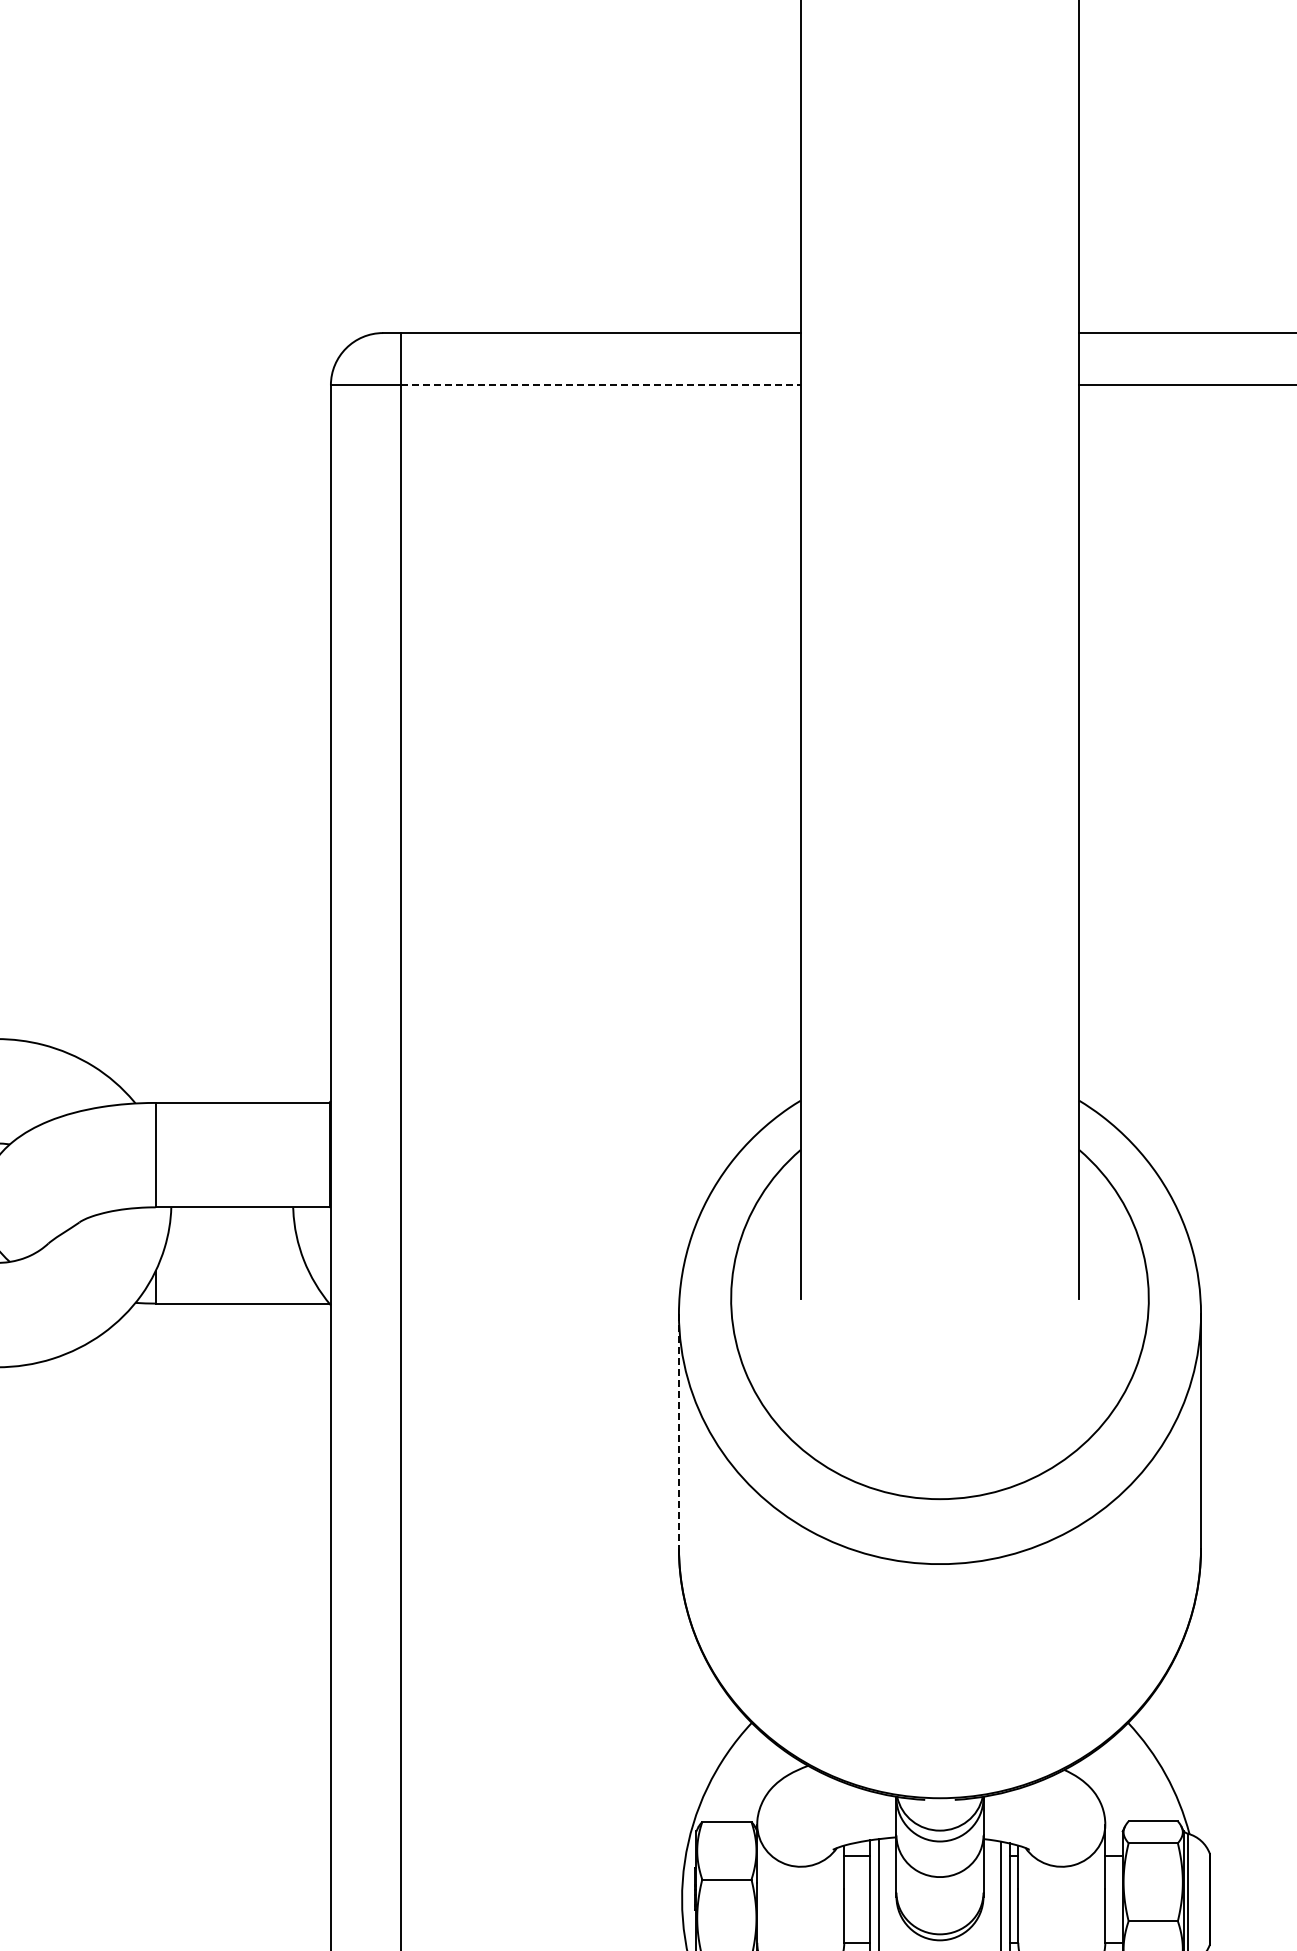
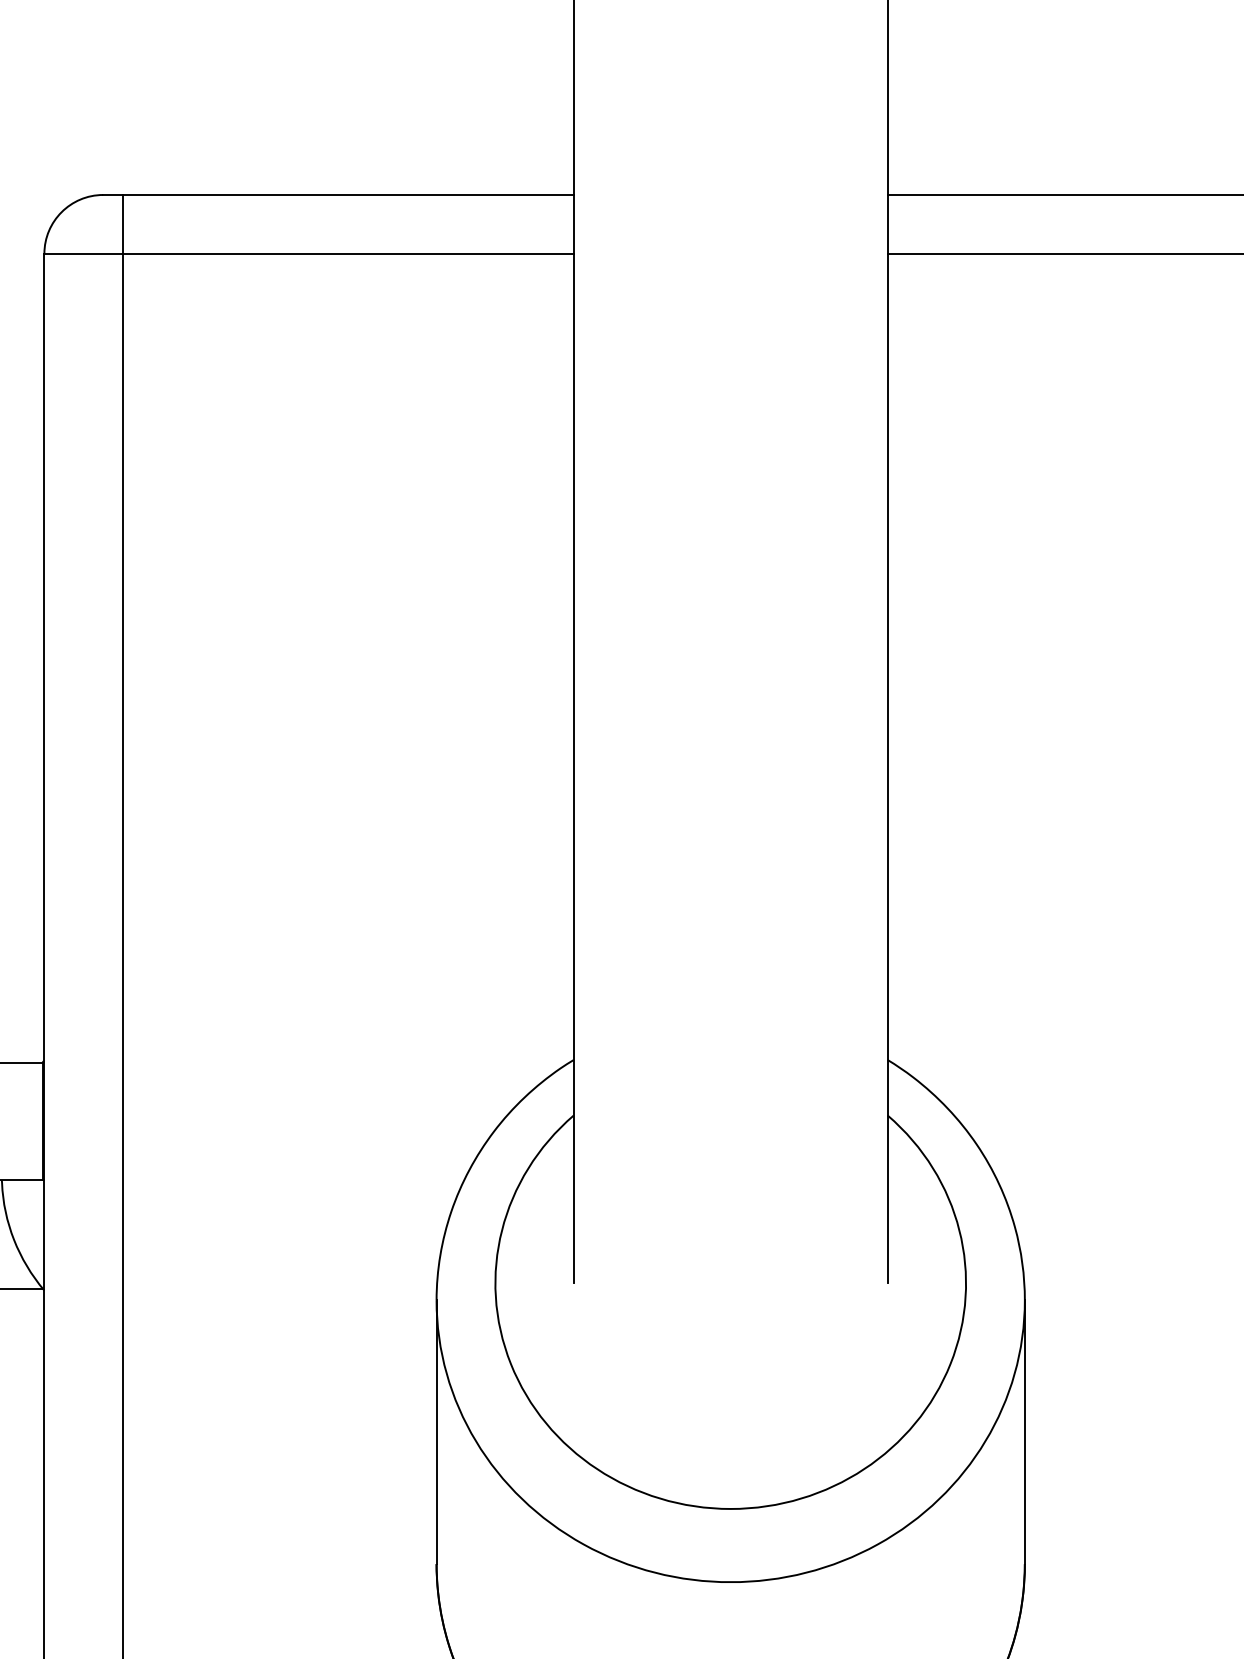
line: (601, 385) -> (349, 254), dashed -> solid
line: (678, 1431) -> (436, 1432), dashed -> solid

